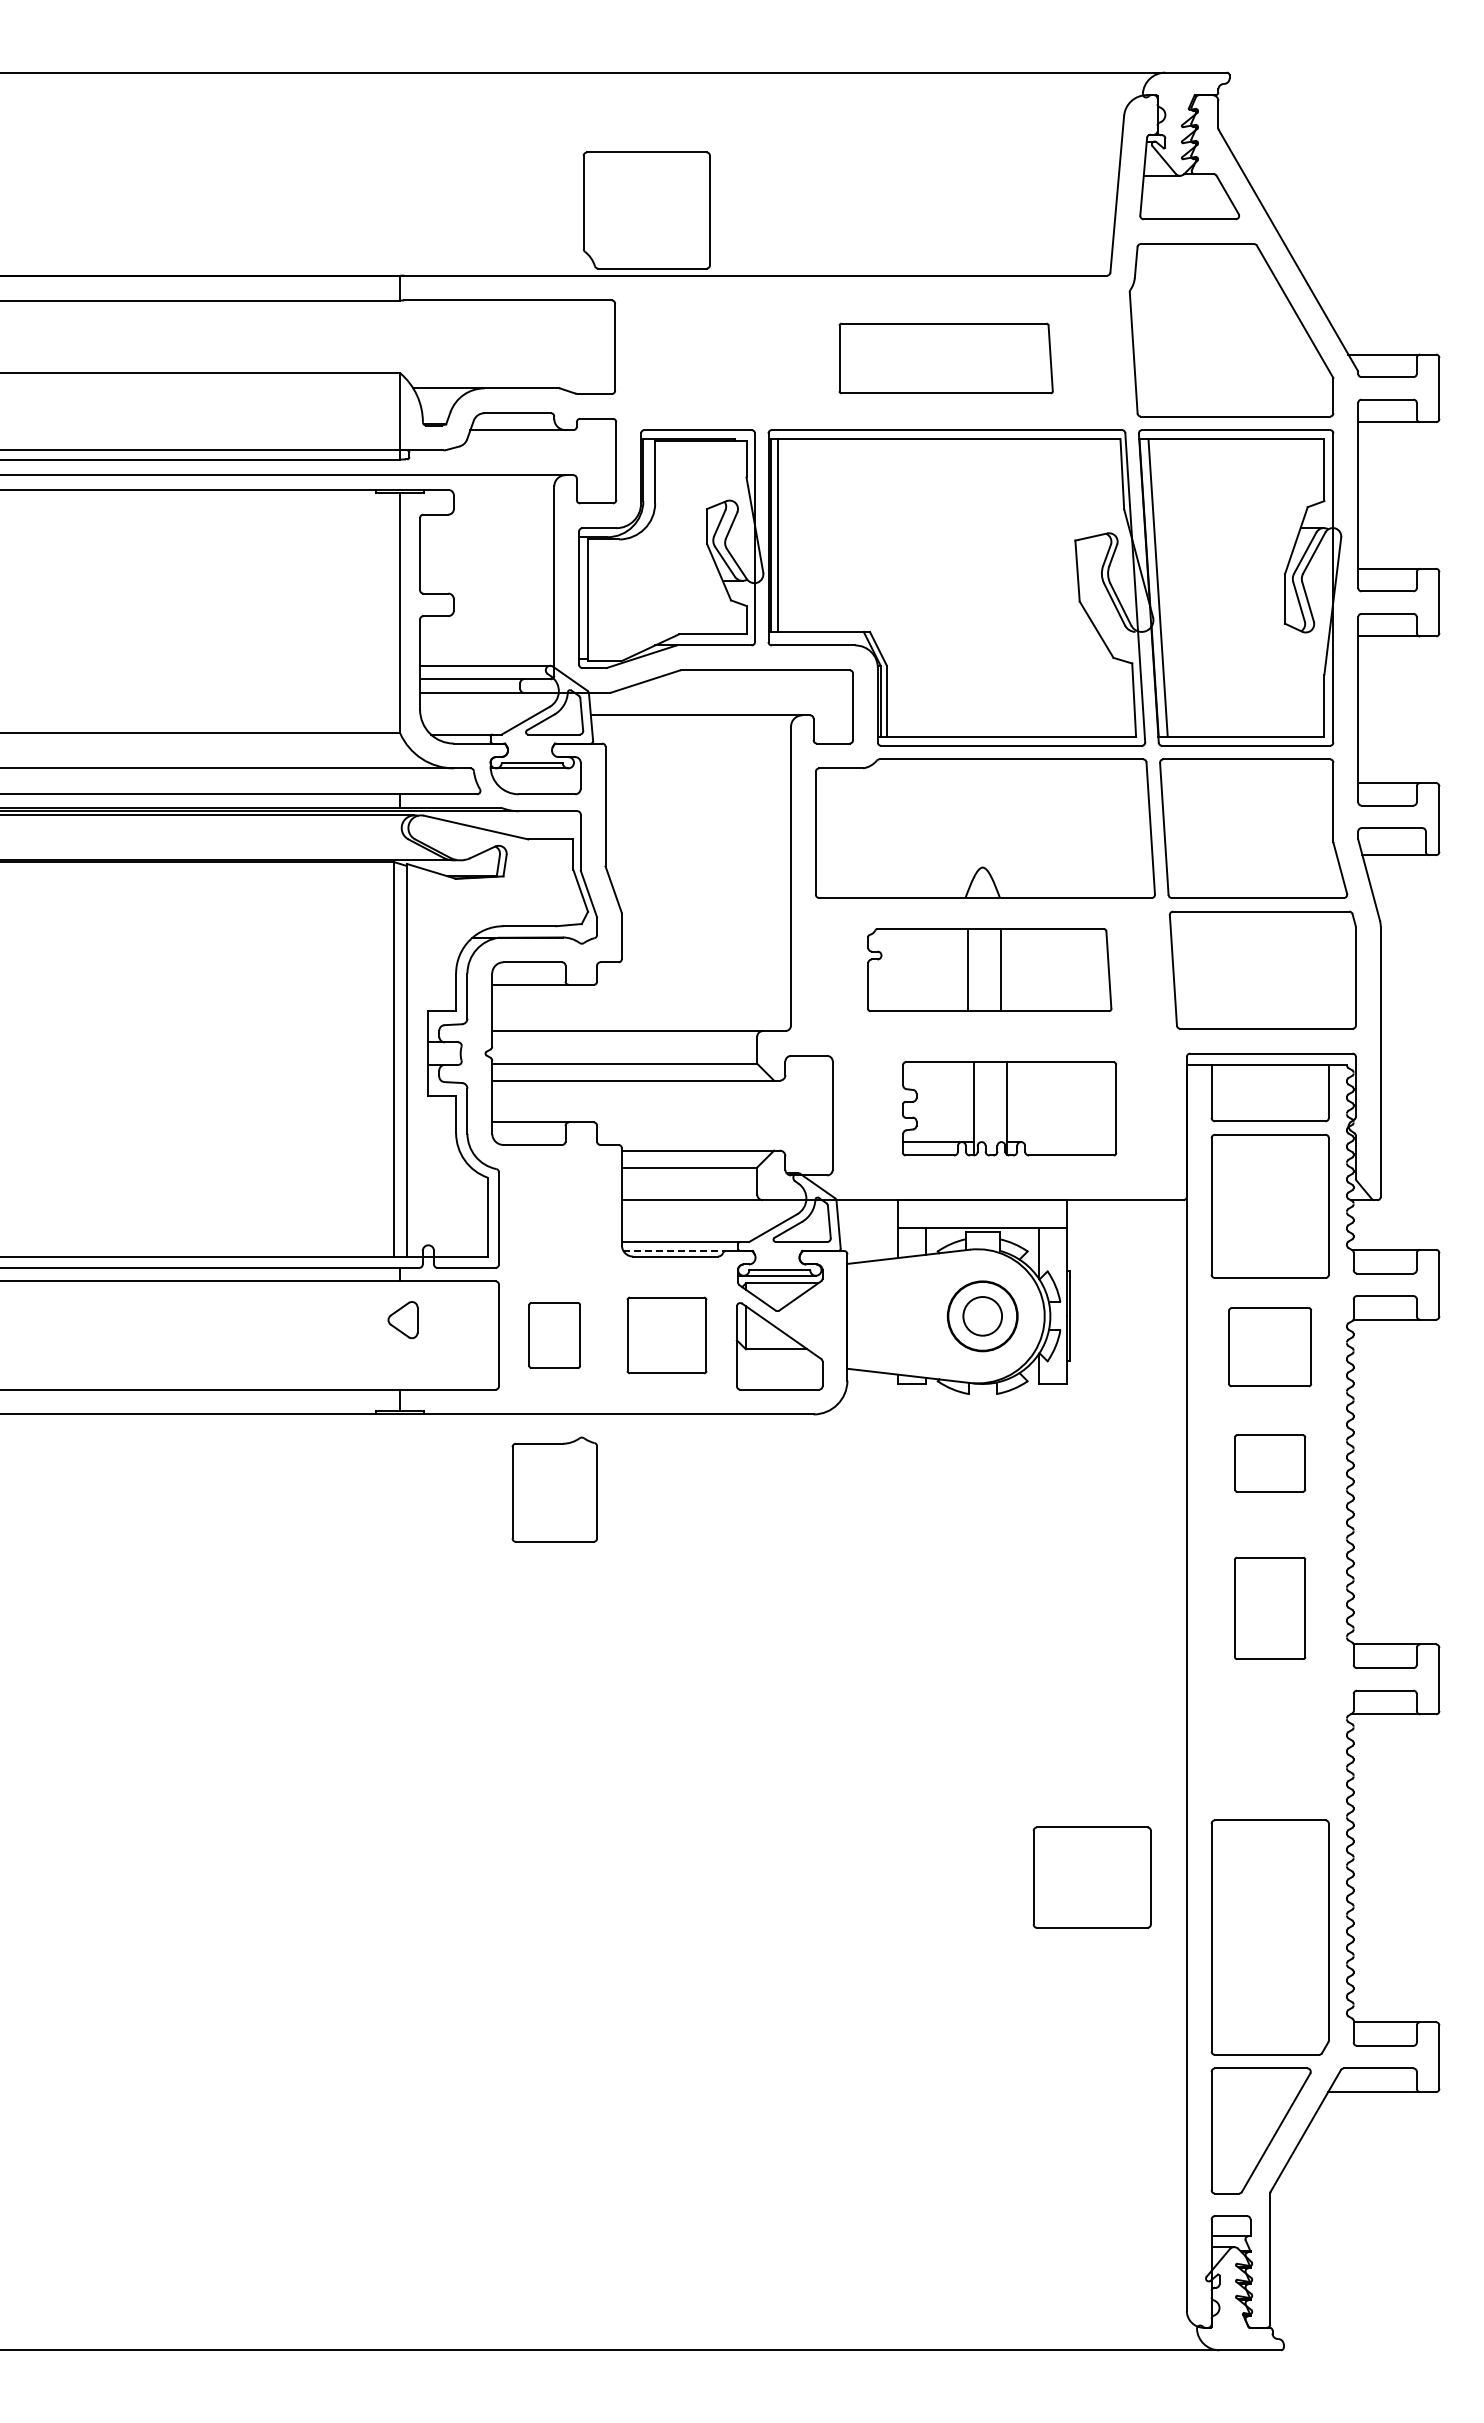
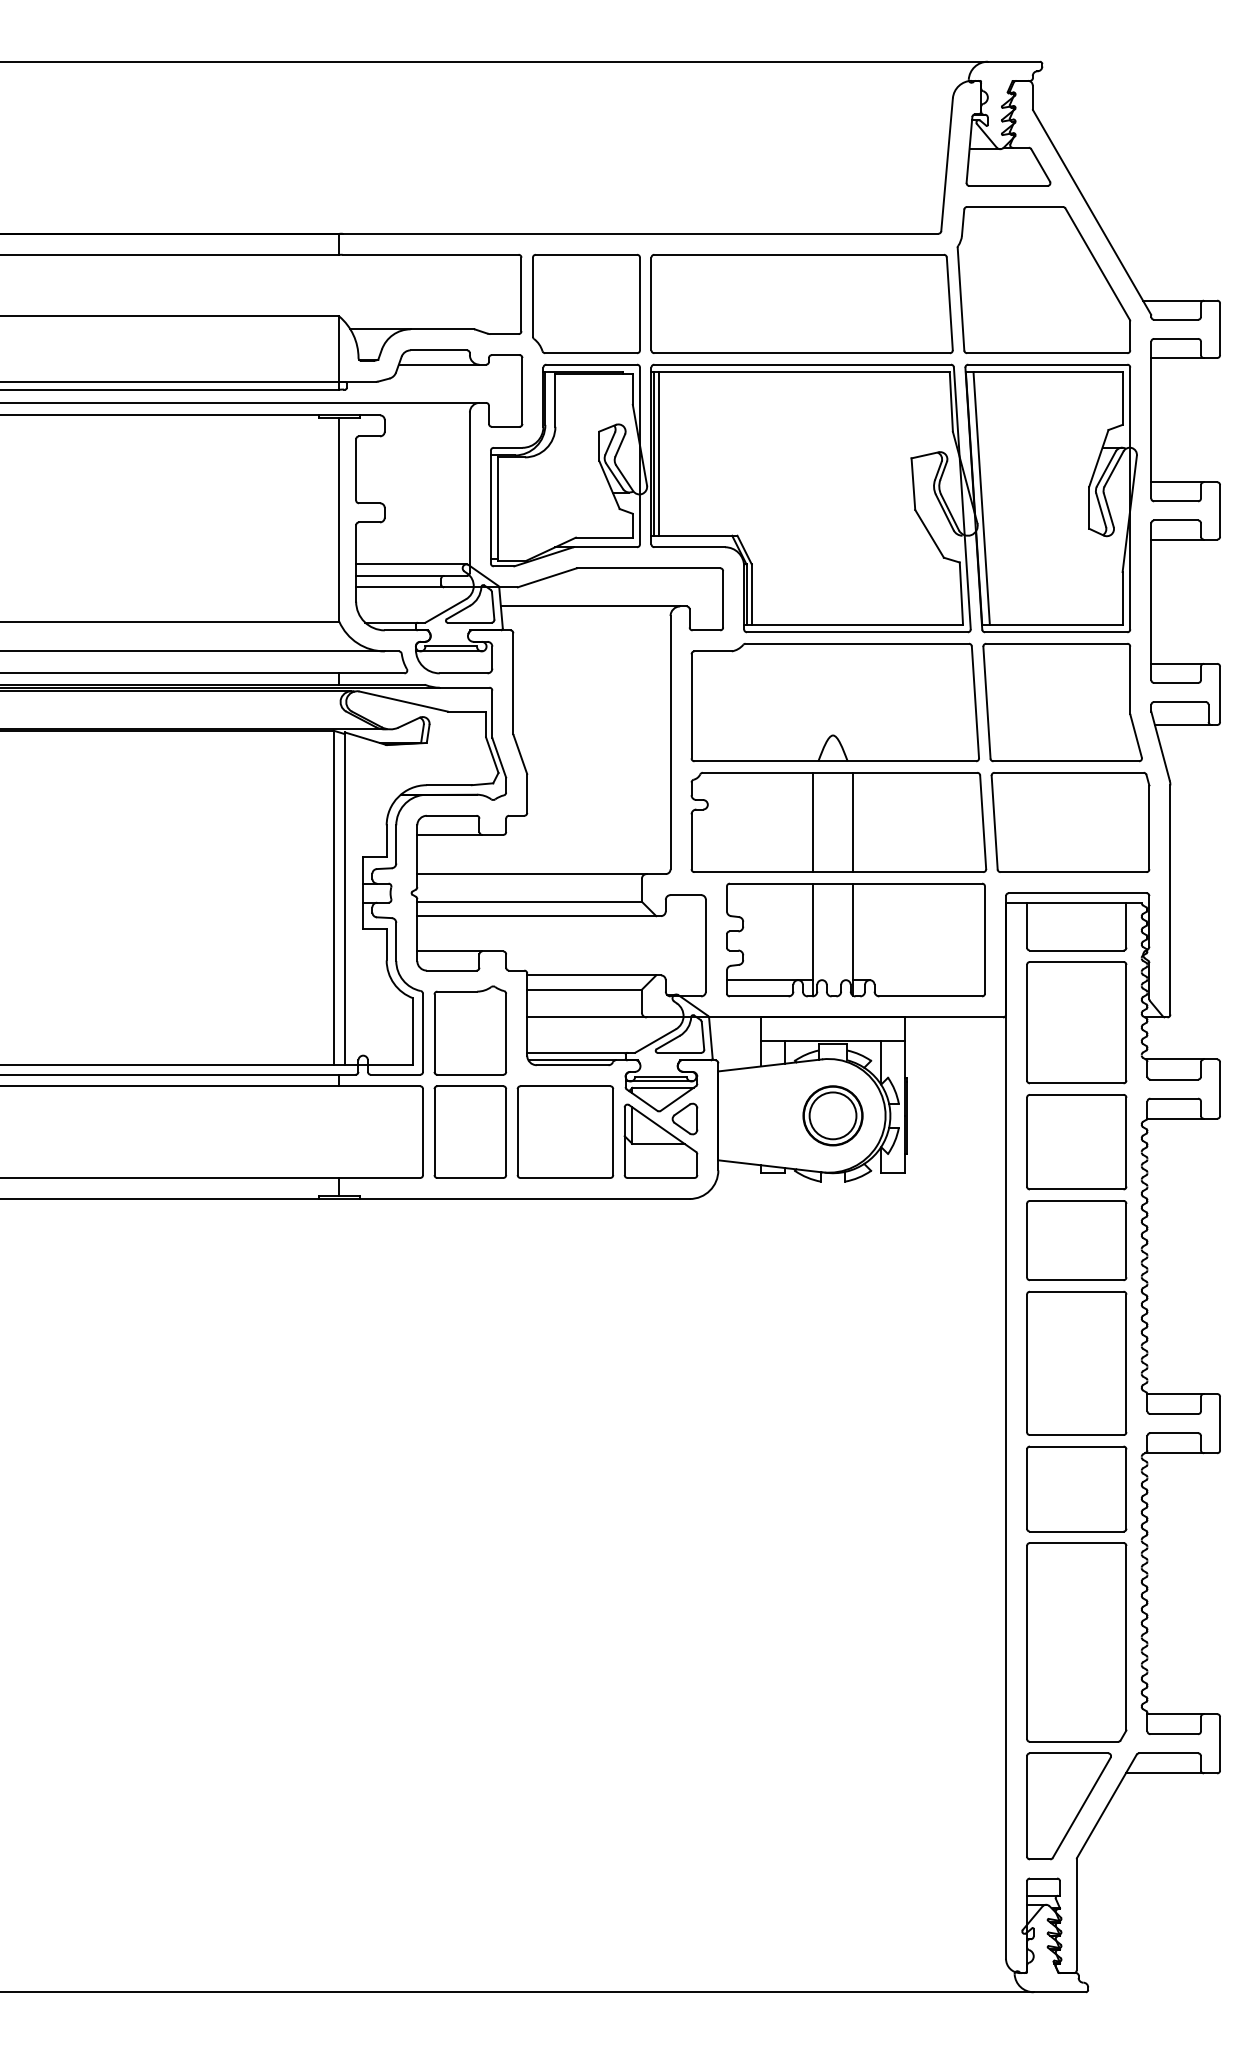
part: (646, 210) -> (586, 303), moved
part: (945, 358) -> (801, 303), size x1.67
part: (989, 969) -> (838, 821), size x1.43
part: (1009, 1108) -> (855, 939), size x1.43
line: (675, 1250) -> (572, 1060), dashed -> solid
circle: (982, 1315) -> (832, 1115), size x1.43
part: (402, 1320) -> (684, 1119), moved
part: (554, 1335) -> (470, 1132), size x1.67
part: (666, 1335) -> (565, 1132), size x1.43
part: (1269, 1346) -> (1076, 1141), size x1.43
part: (1269, 1463) -> (1076, 1240), size x1.67
part: (554, 1489) -> (470, 1030), moved
part: (1269, 1608) -> (1076, 1363), size x1.67
part: (1091, 1877) -> (1076, 1488), moved

